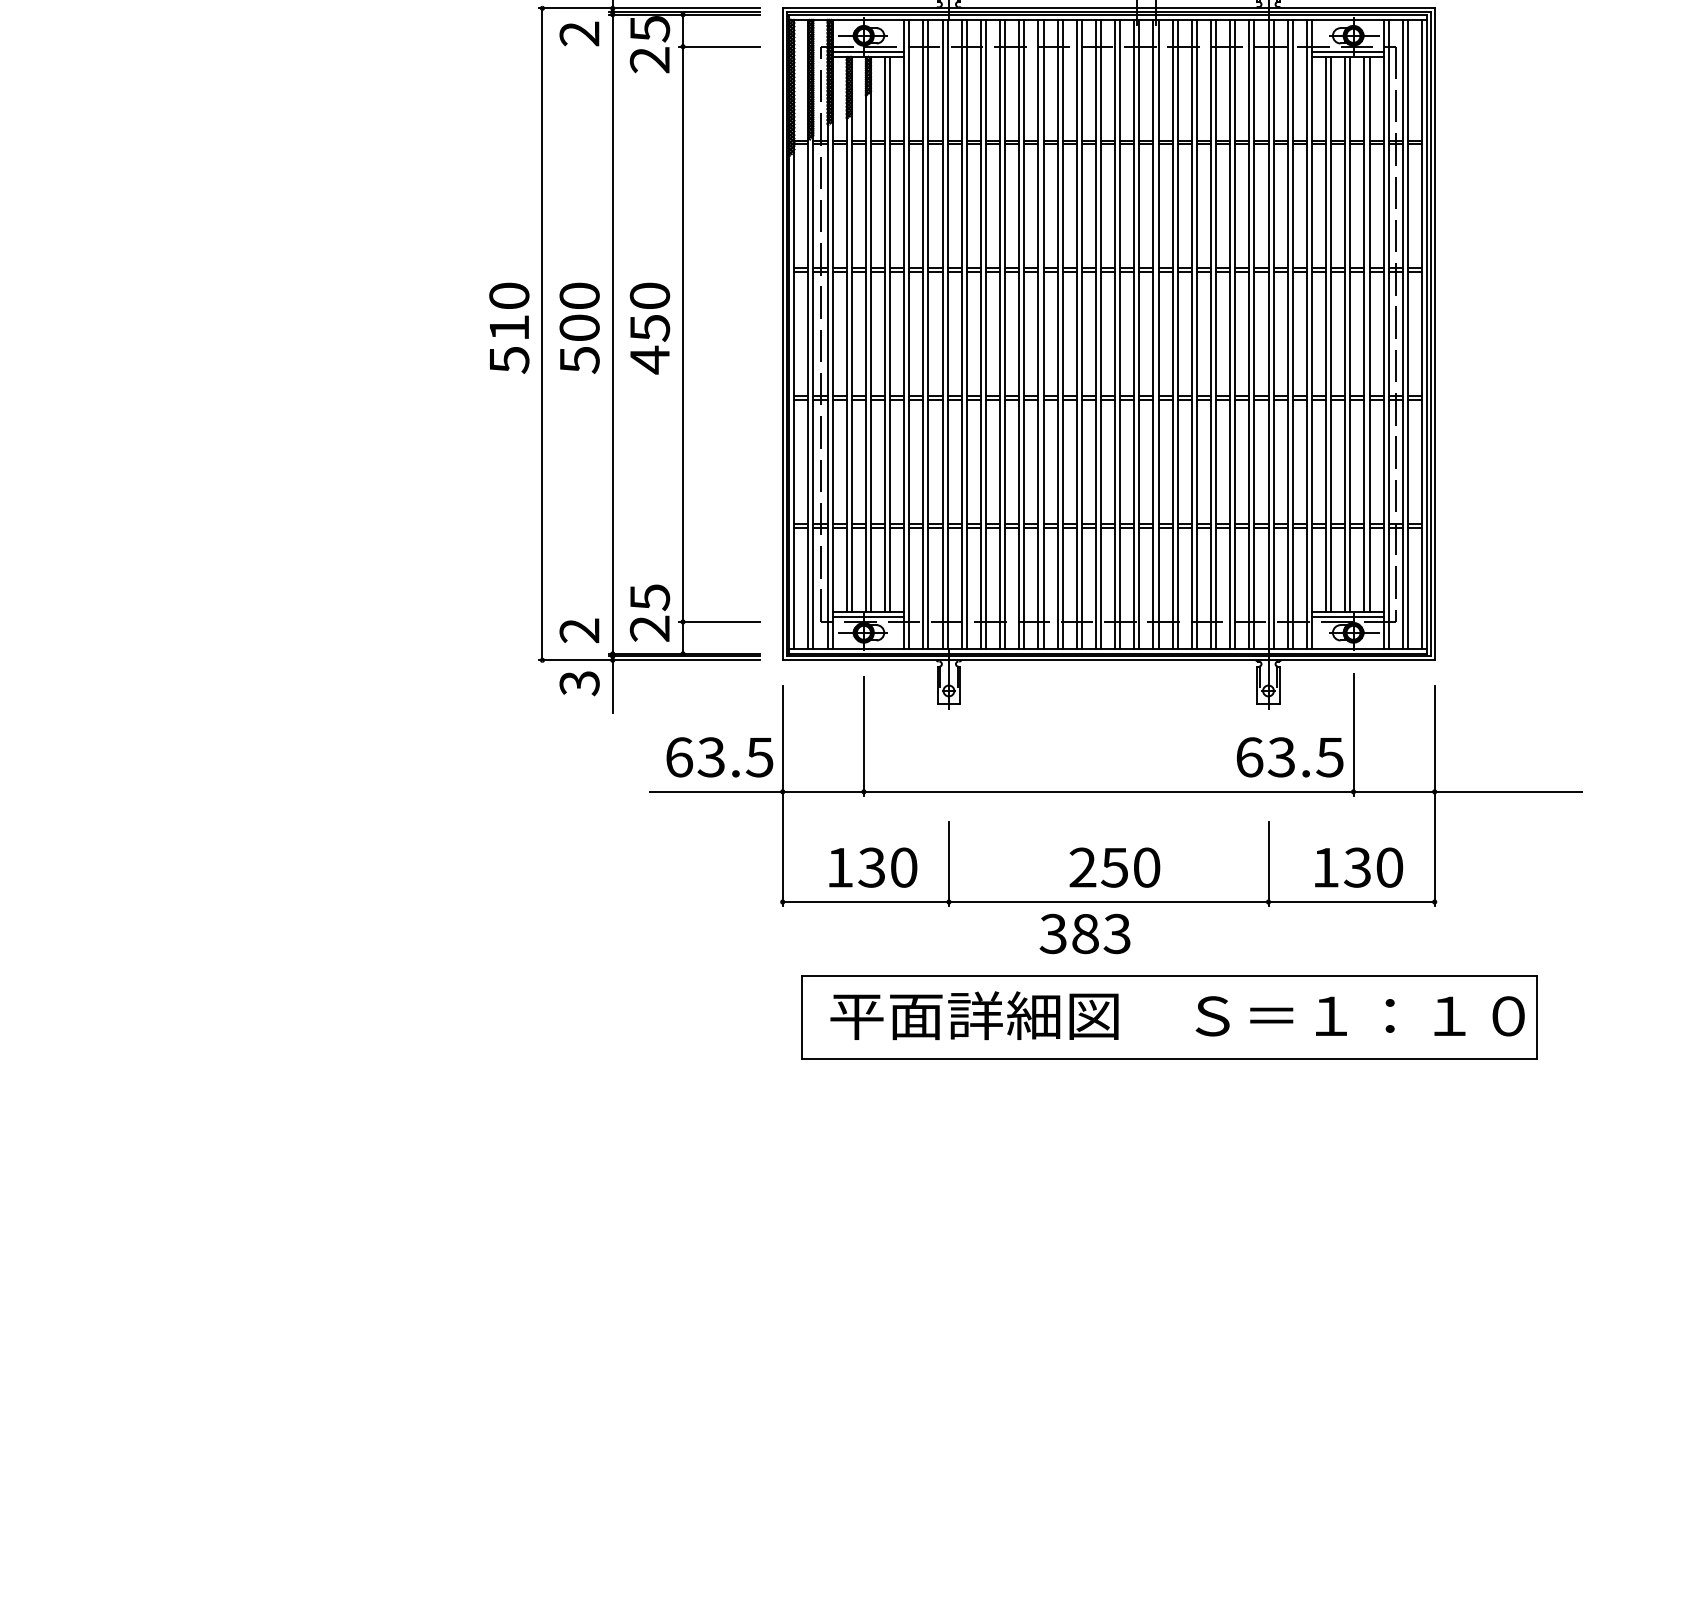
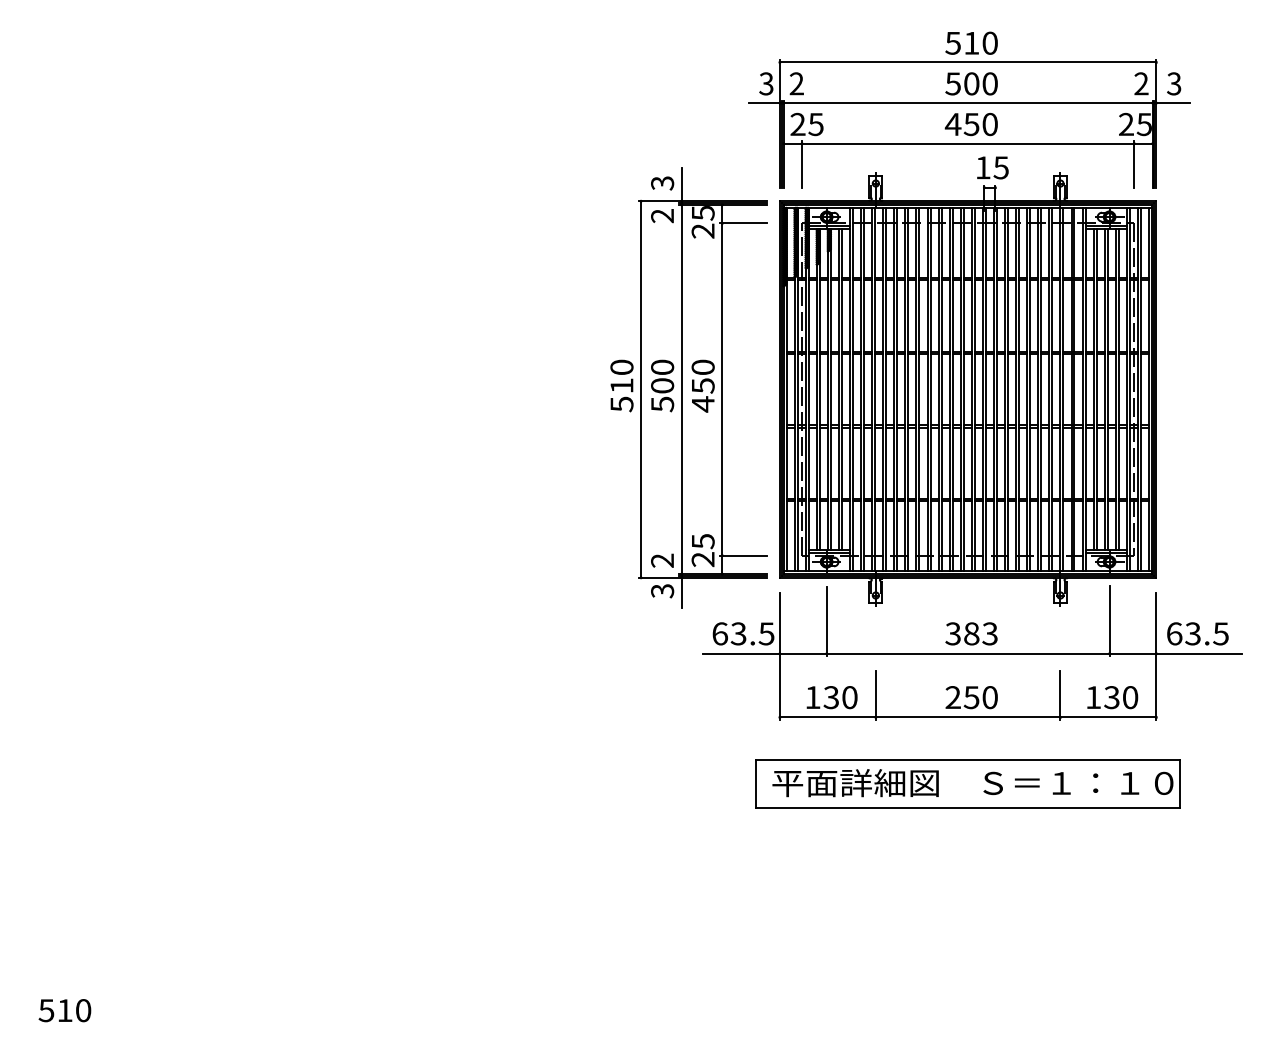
text: (1289, 756) -> (1197, 633), moved
text: (1085, 933) -> (971, 633), moved
part: (1168, 1016) -> (967, 783), moved

